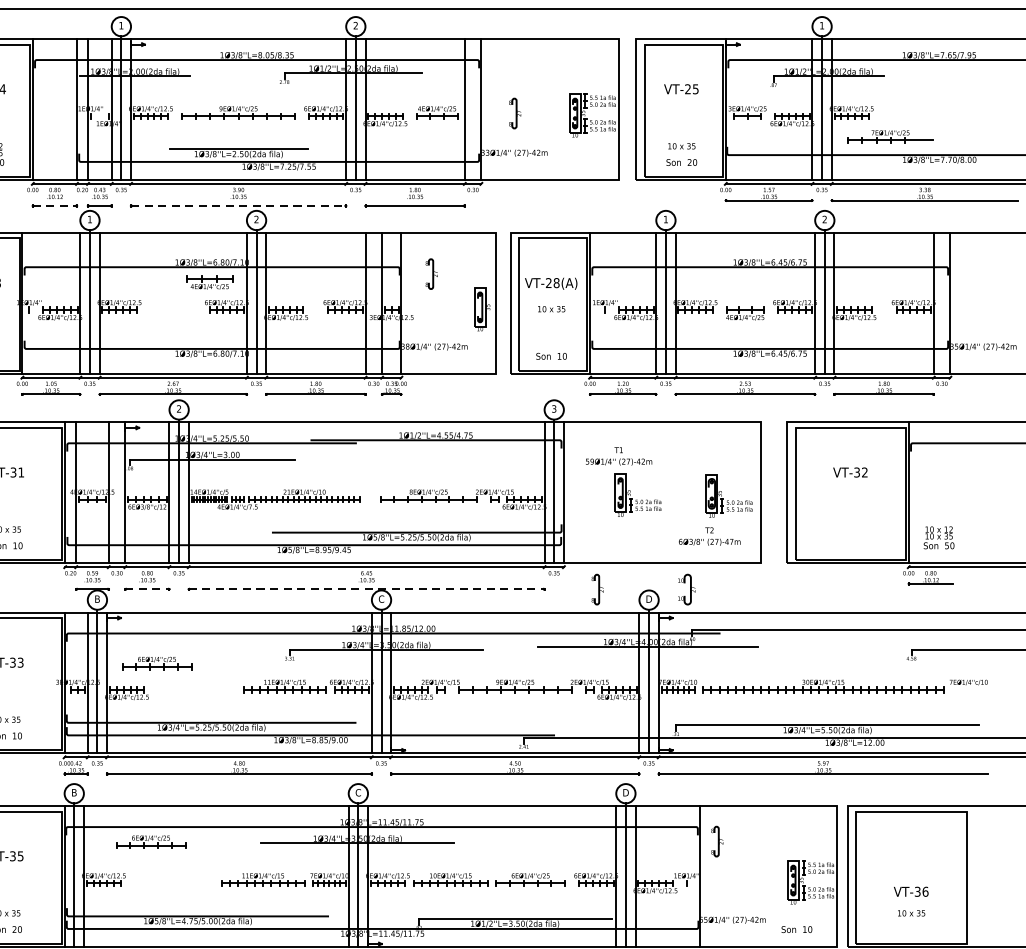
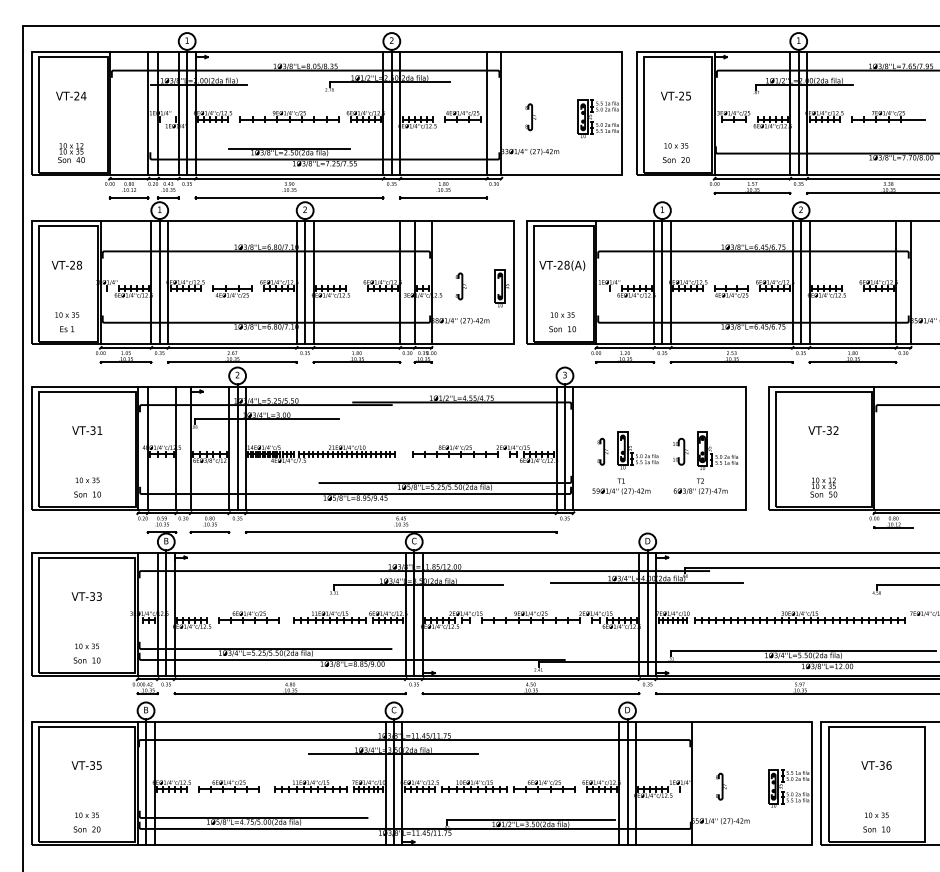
part: (890, 136) -> (888, 116), moved
line: (55, 205) -> (129, 197), dashed -> solid
line: (238, 205) -> (289, 197), dashed -> solid
part: (431, 274) -> (460, 286), moved
part: (209, 282) -> (232, 291), moved
text: (551, 308) -> (562, 314), moved
text: (619, 456) -> (621, 486), moved
text: (938, 537) -> (823, 487), moved
line: (148, 589) -> (210, 532), dashed -> solid
line: (366, 589) -> (401, 532), dashed -> solid
part: (597, 589) -> (602, 451), moved
part: (686, 589) -> (680, 451), moved
part: (156, 663) -> (248, 617), moved
part: (717, 841) -> (721, 786), moved
part: (150, 842) -> (228, 786), moved
text: (911, 891) -> (876, 765), moved
text: (796, 929) -> (876, 829), moved

